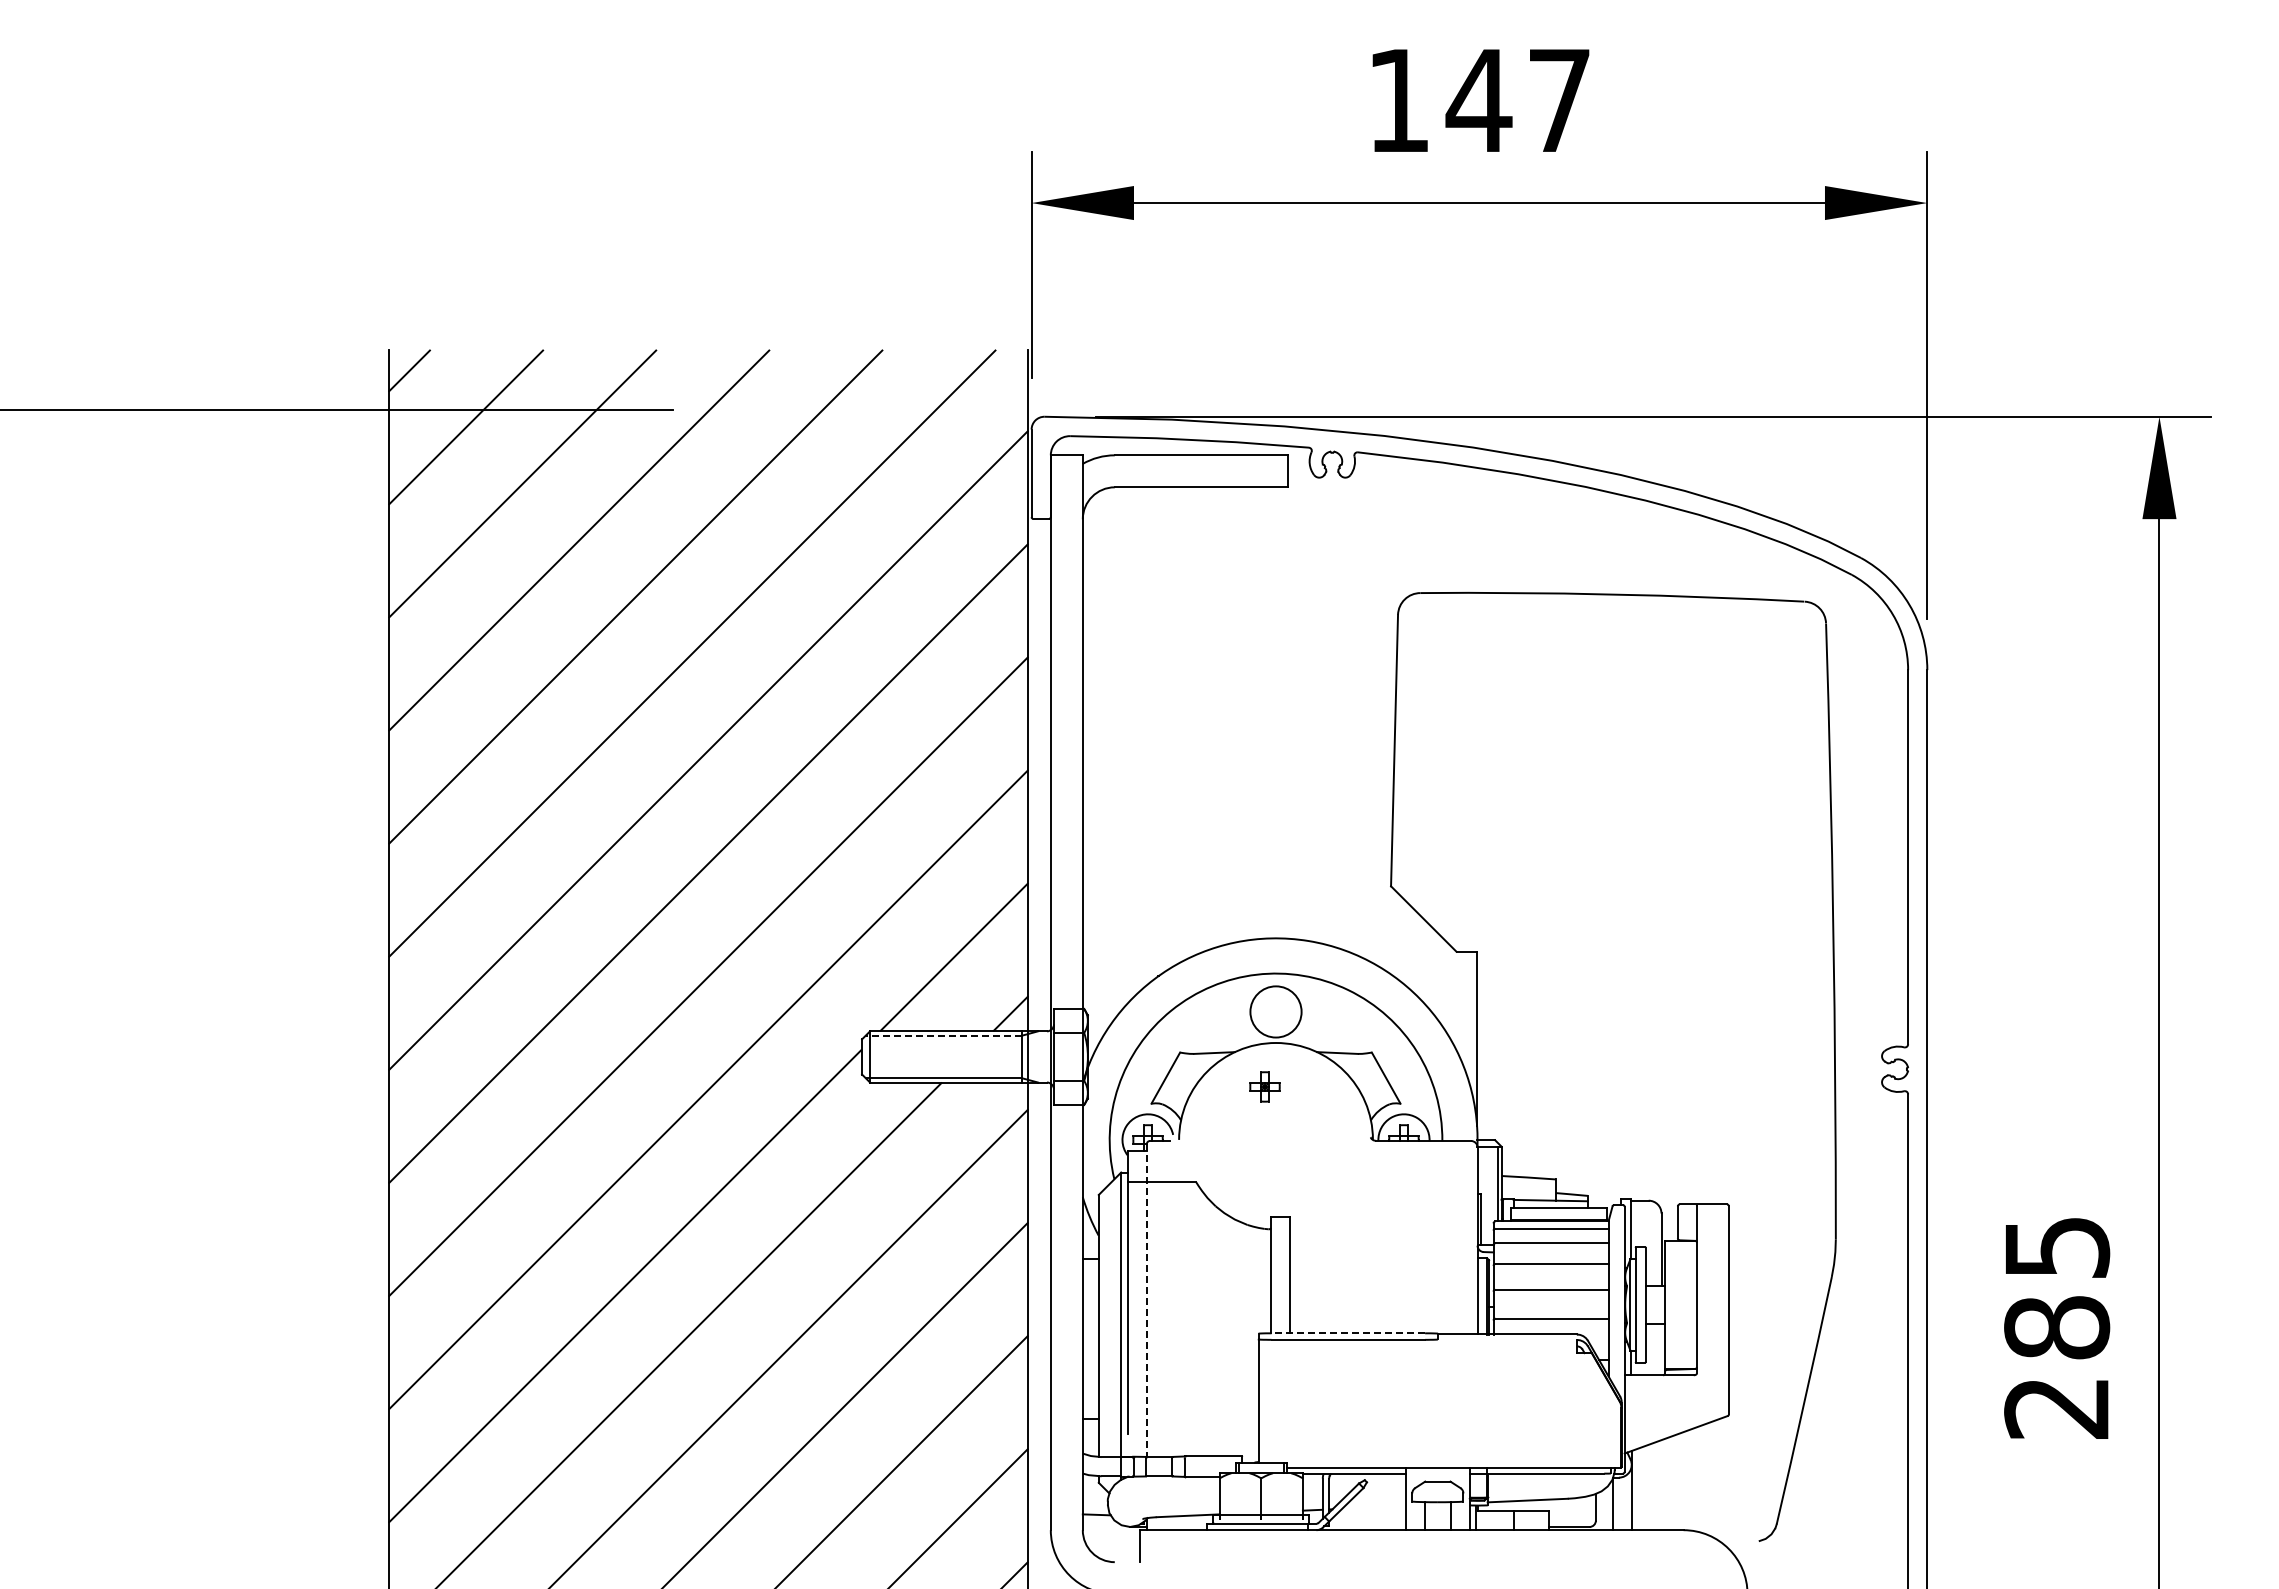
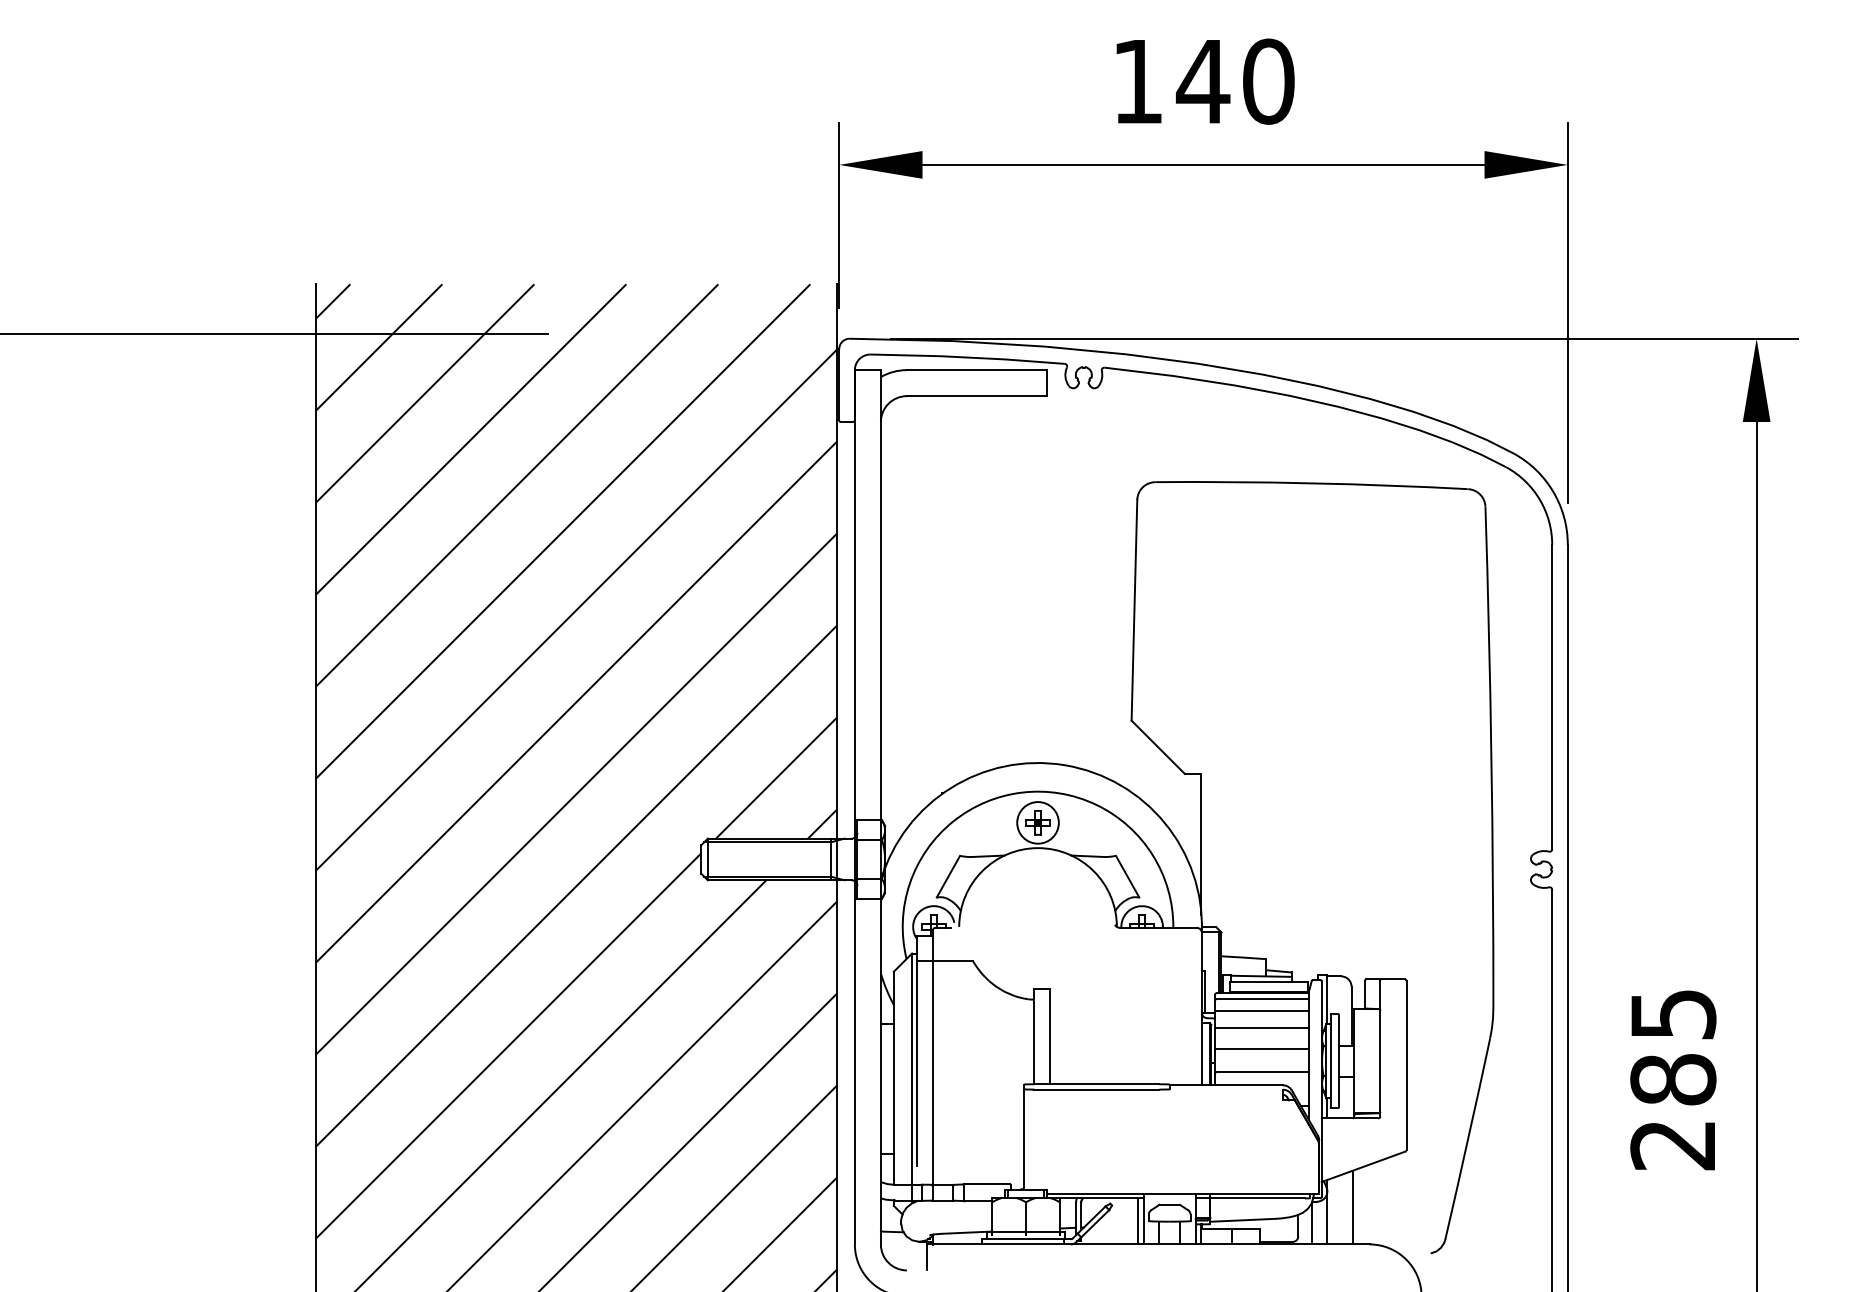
text: (1559, 100) -> (1268, 81), 147 -> 140
line: (943, 1035) -> (767, 842), dashed -> solid
part: (1264, 1086) -> (1037, 822), moved
line: (1146, 1301) -> (932, 1058), dashed -> solid
line: (1348, 1333) -> (1097, 1084), dashed -> solid
line: (1663, 1484) -> (1353, 1207), added
line: (1399, 1501) -> (1138, 1221), added

